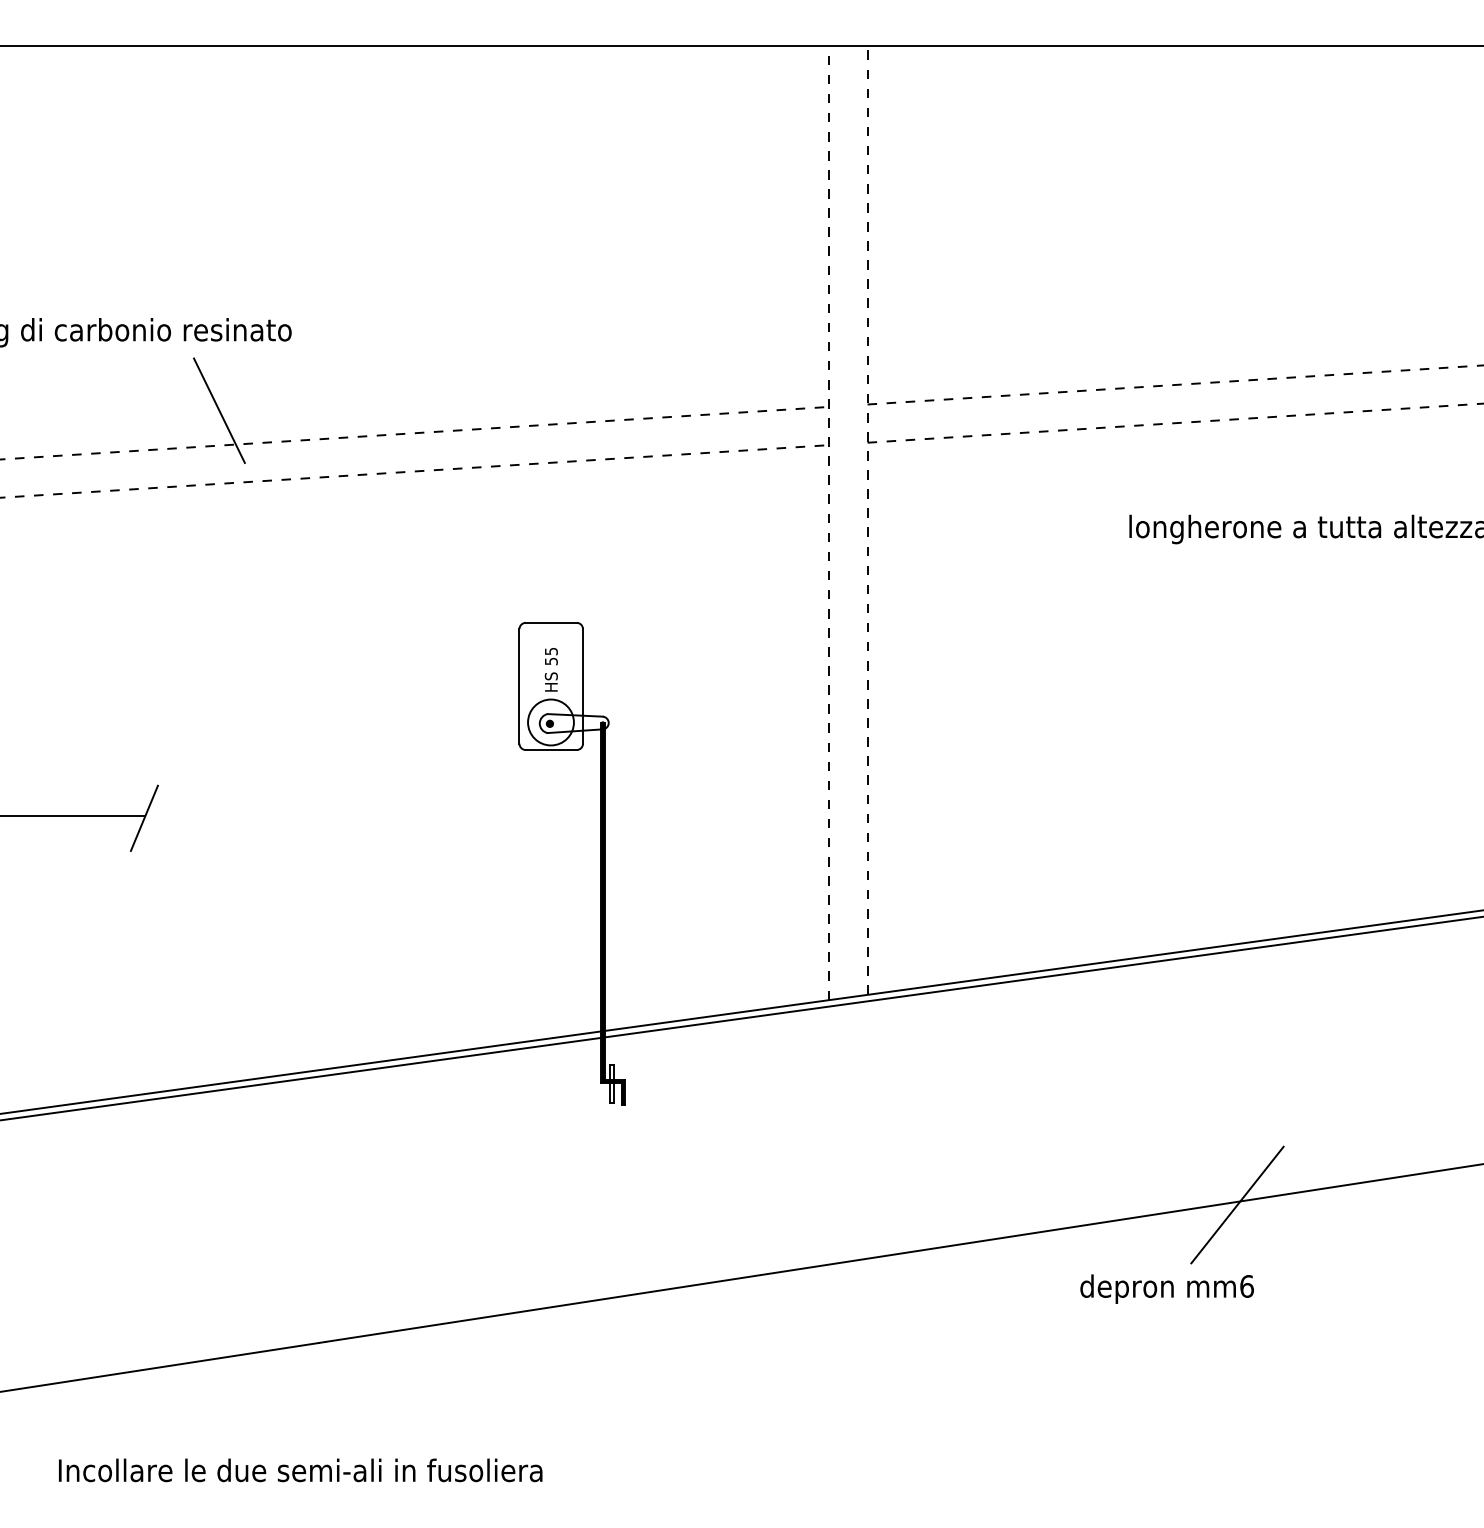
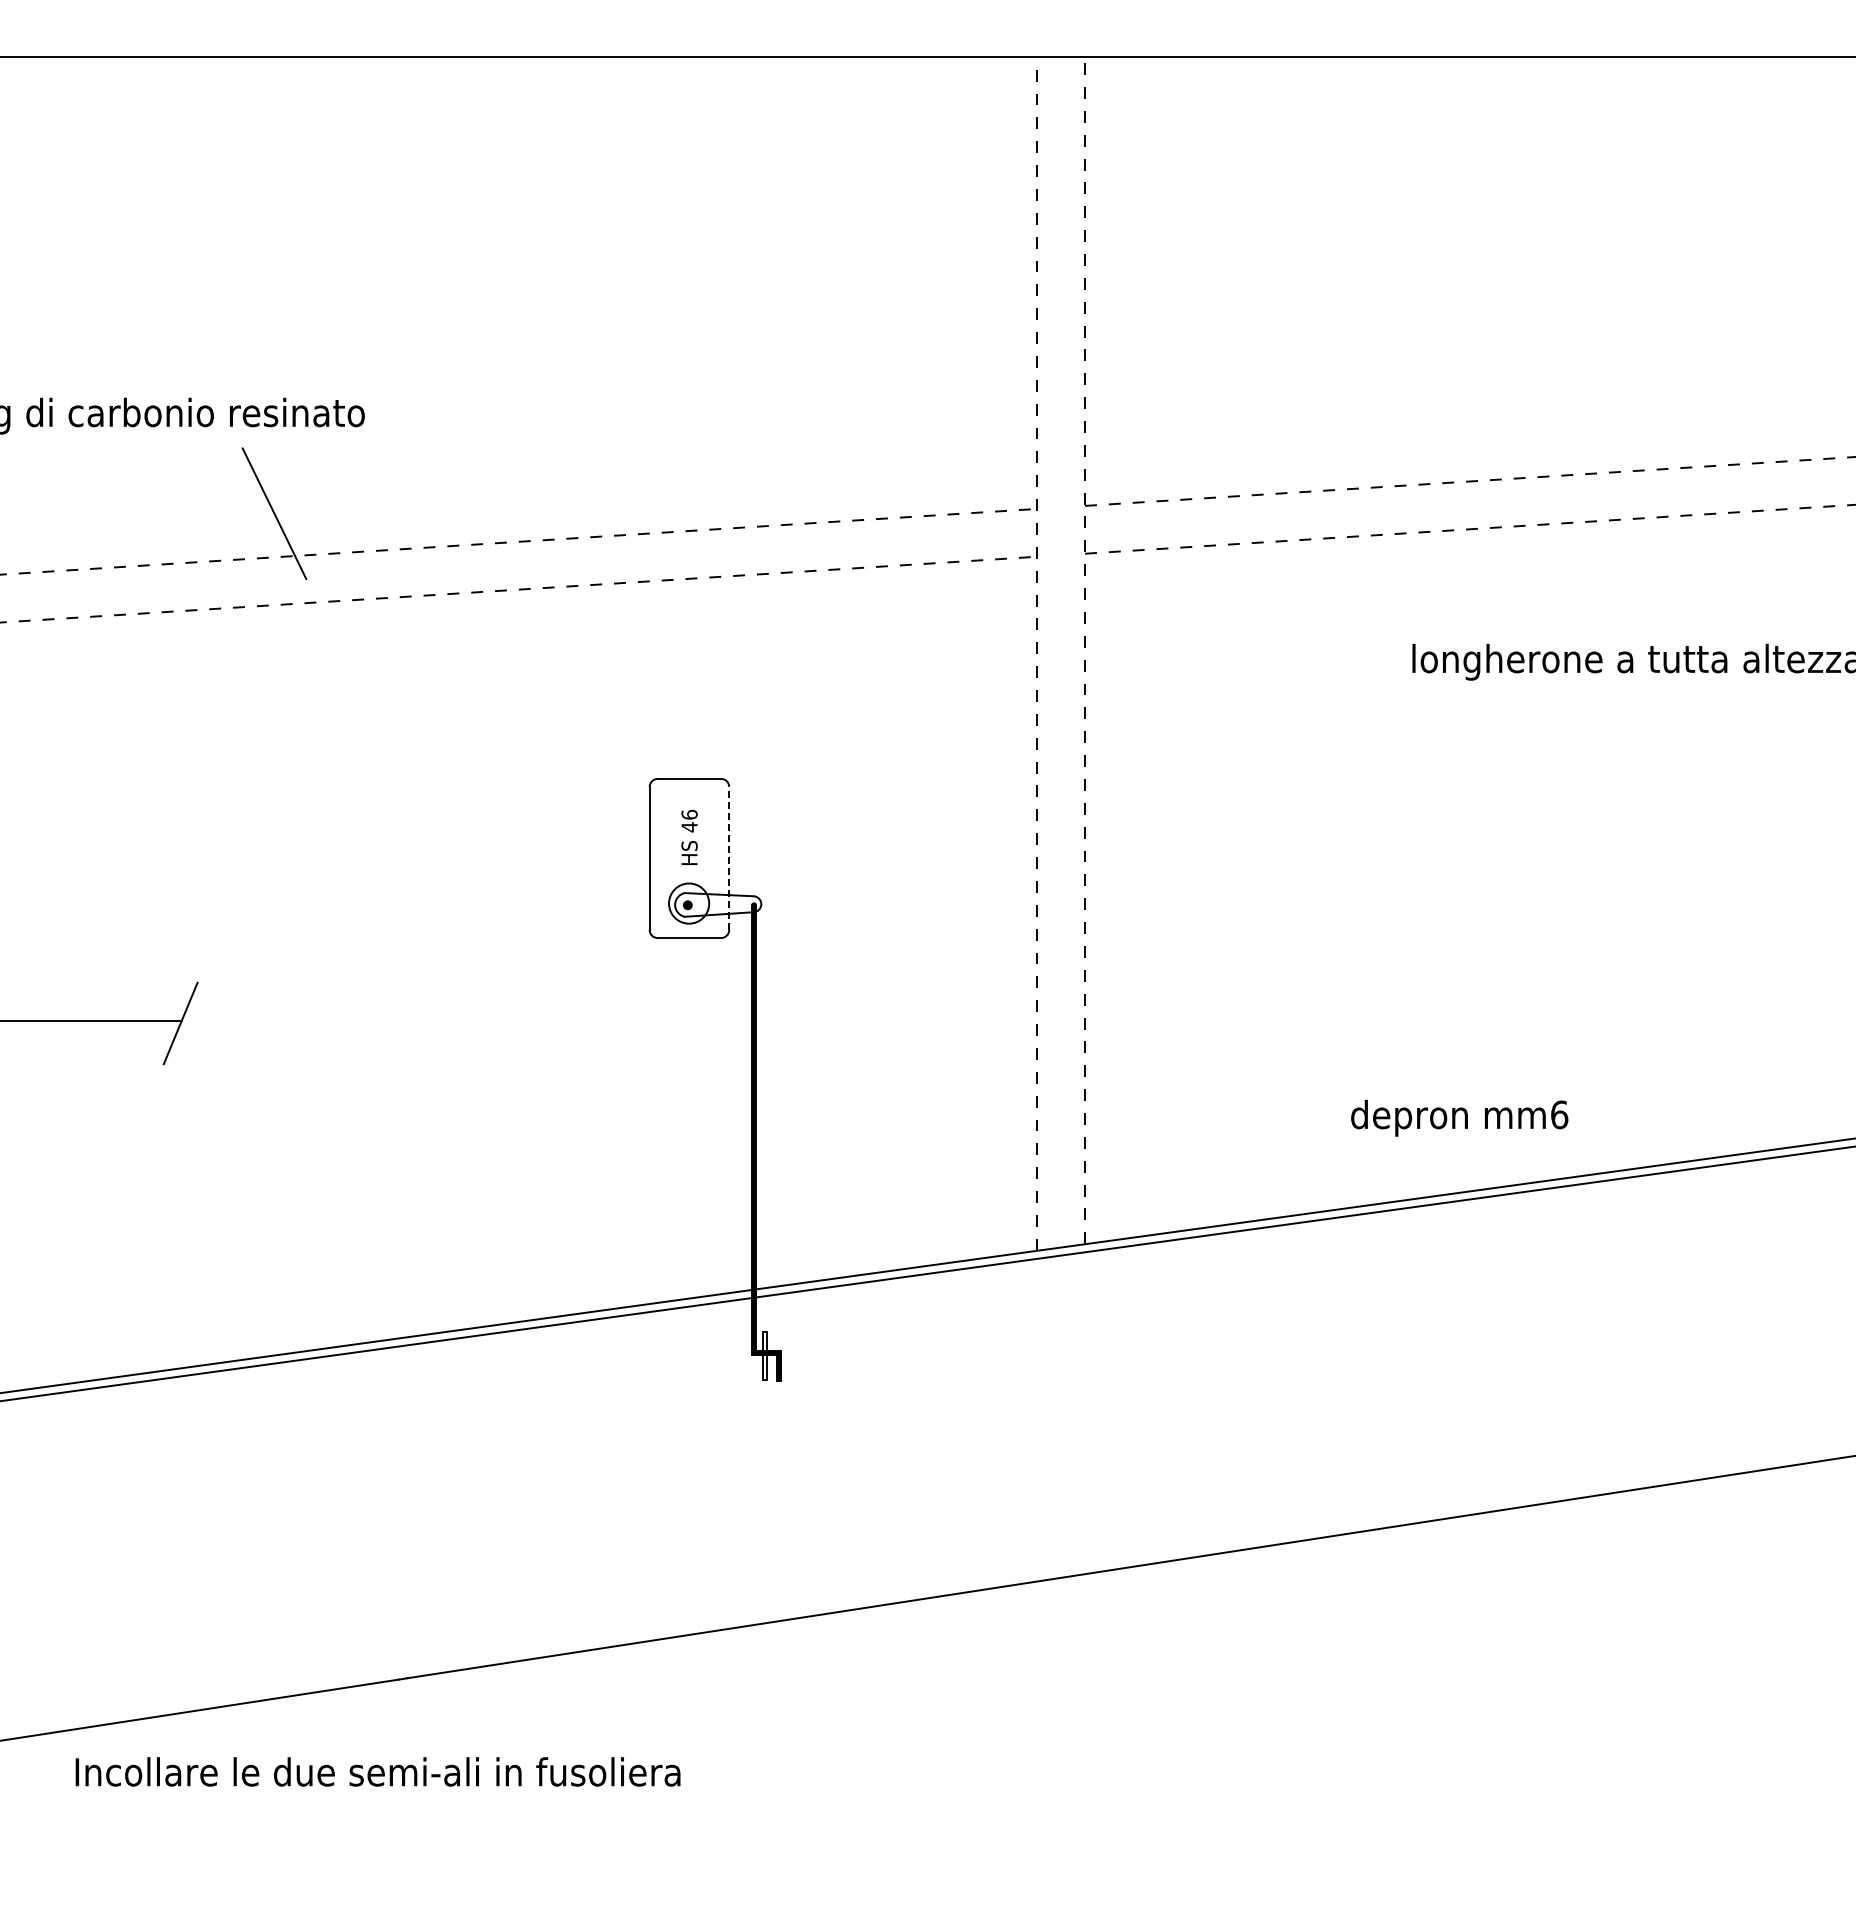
text: (551, 656) -> (689, 820), 55 -> 46
line: (583, 686) -> (729, 858), solid -> dashed
circle: (550, 722) -> (688, 903), size x0.7
line: (1237, 1204) -> (1547, 1506), removed
text: (1166, 1288) -> (1459, 1117), moved
text: (300, 1470) -> (377, 1771), moved

